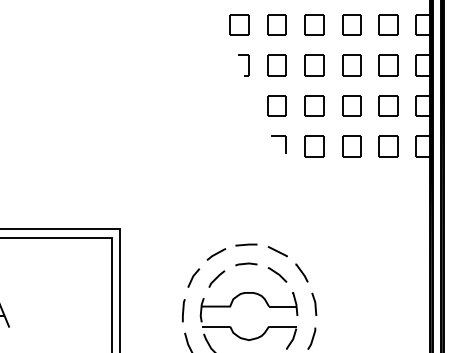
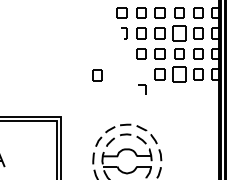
part: (351, 65) -> (179, 33), size x1.4
part: (279, 144) -> (142, 89), moved
part: (351, 146) -> (179, 74), size x1.4
part: (191, 148) -> (97, 75), added

